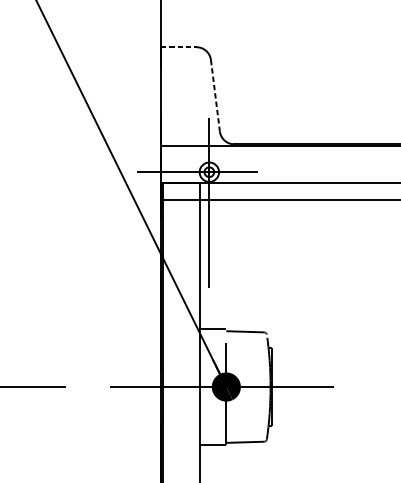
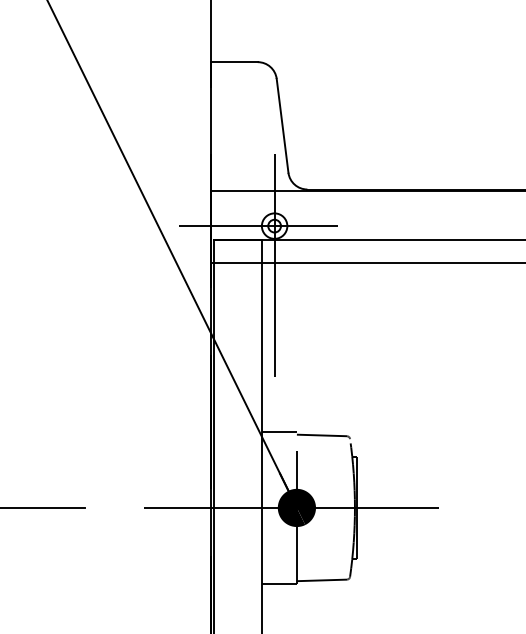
line: (178, 47) -> (234, 62), dashed -> solid
line: (215, 96) -> (282, 126), dashed -> solid

